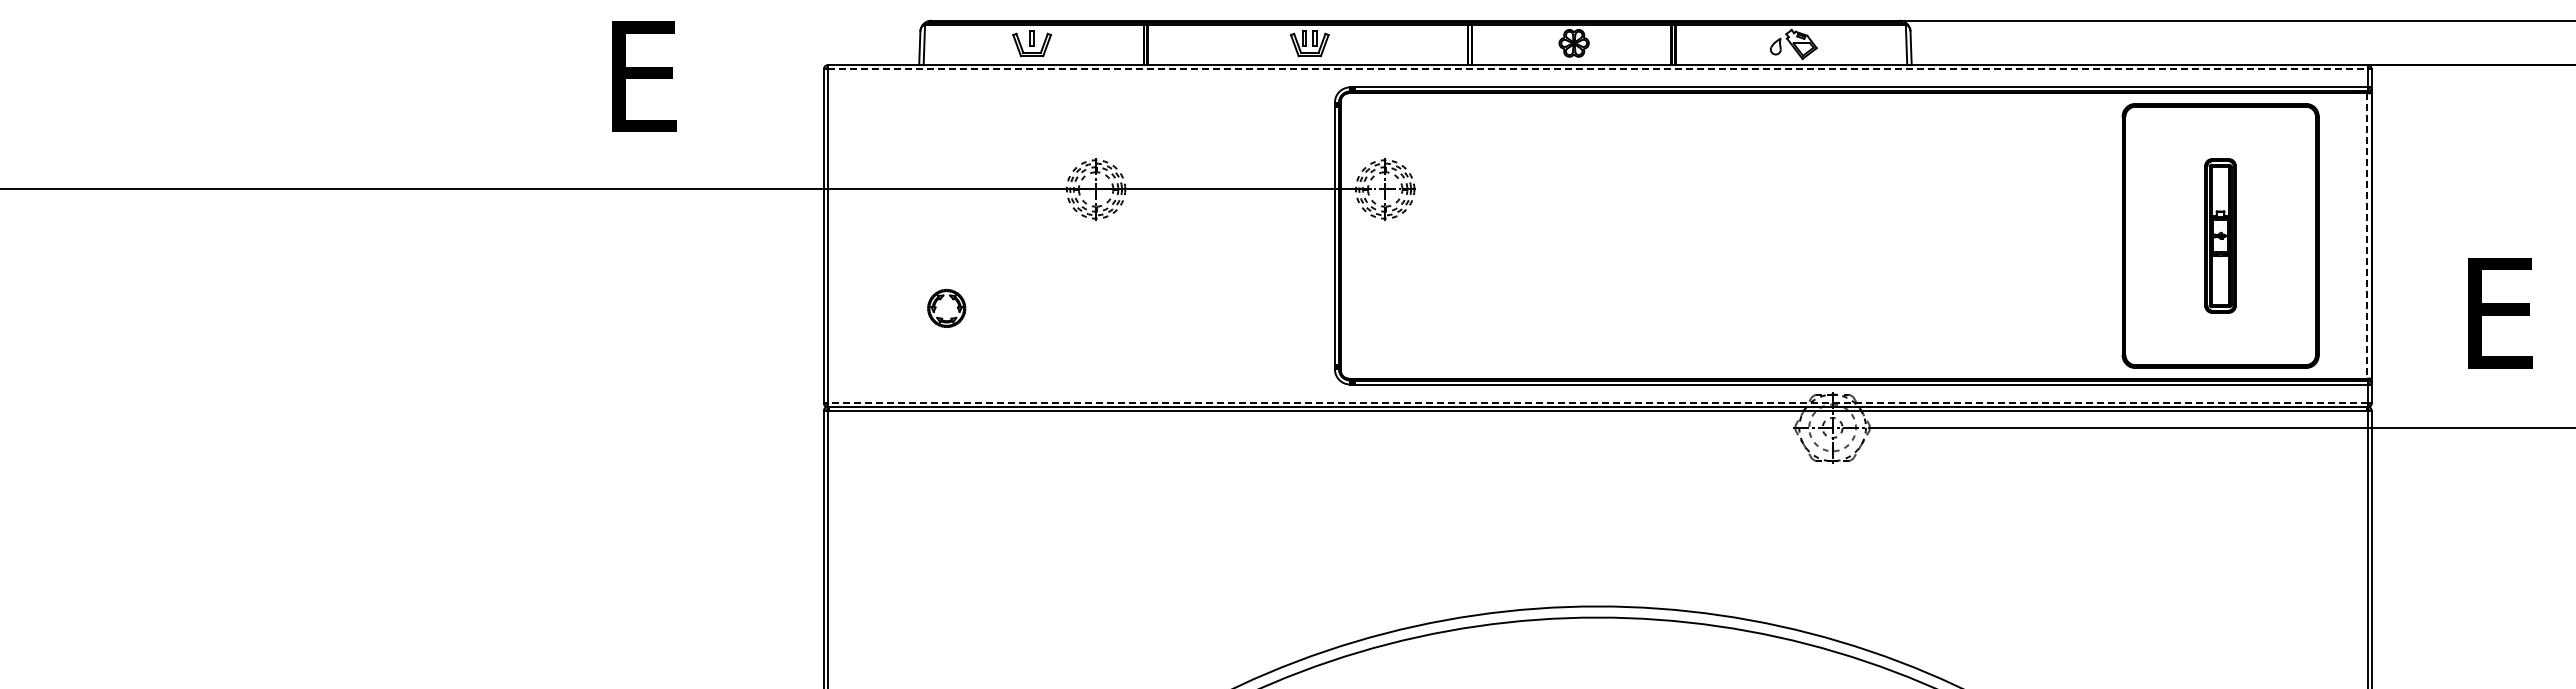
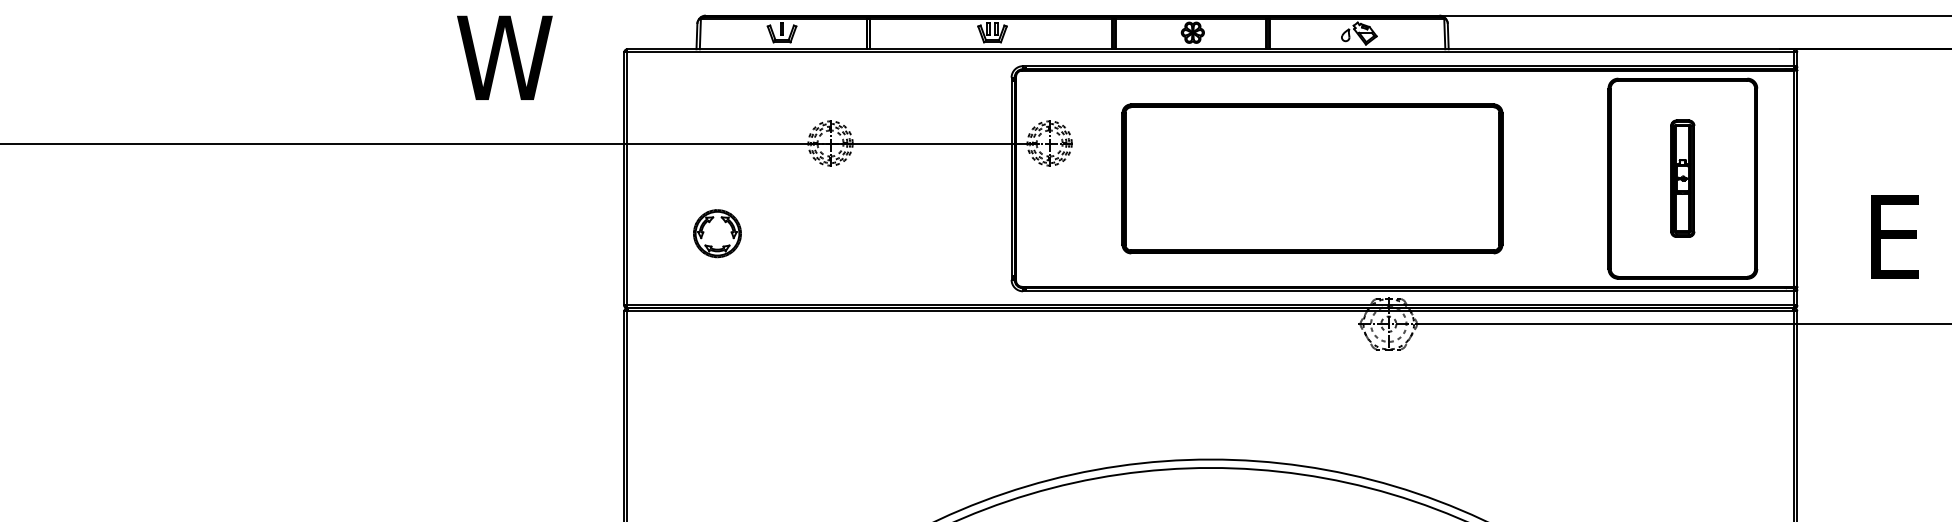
line: (1597, 69) -> (1210, 52), dashed -> solid
text: (666, 76) -> (504, 57), E -> W
line: (2367, 235) -> (1794, 178), dashed -> solid
part: (1731, 236) -> (1312, 179), added
part: (946, 308) -> (717, 233), size x1.67
line: (1597, 402) -> (1210, 304), dashed -> solid

